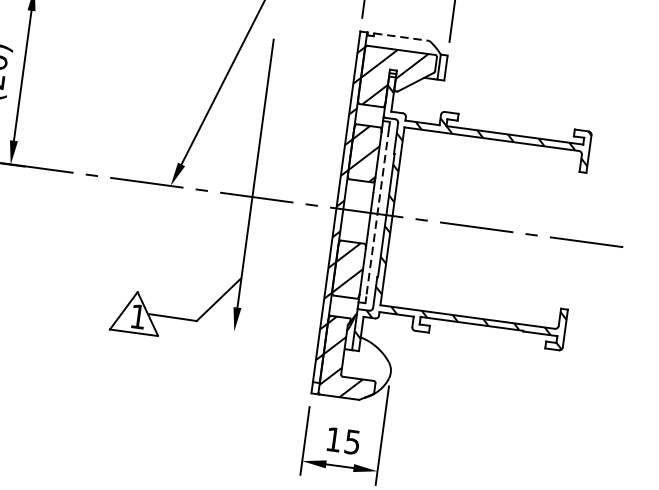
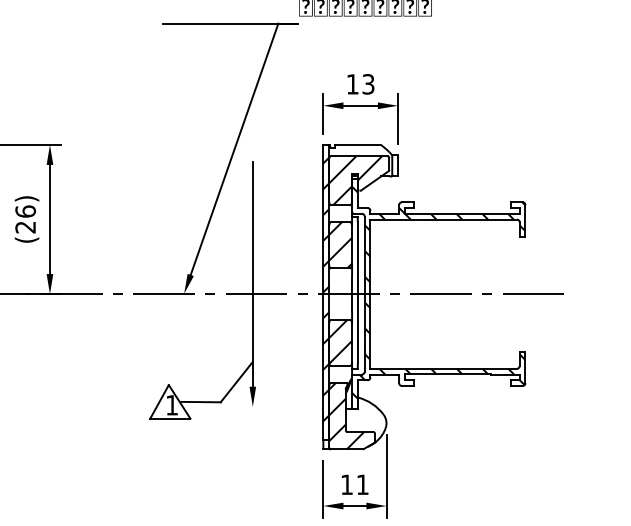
line: (402, 37) -> (358, 145), dashed -> solid
line: (377, 213) -> (357, 293), dashed -> solid
text: (352, 441) -> (362, 484), 15 -> 11

